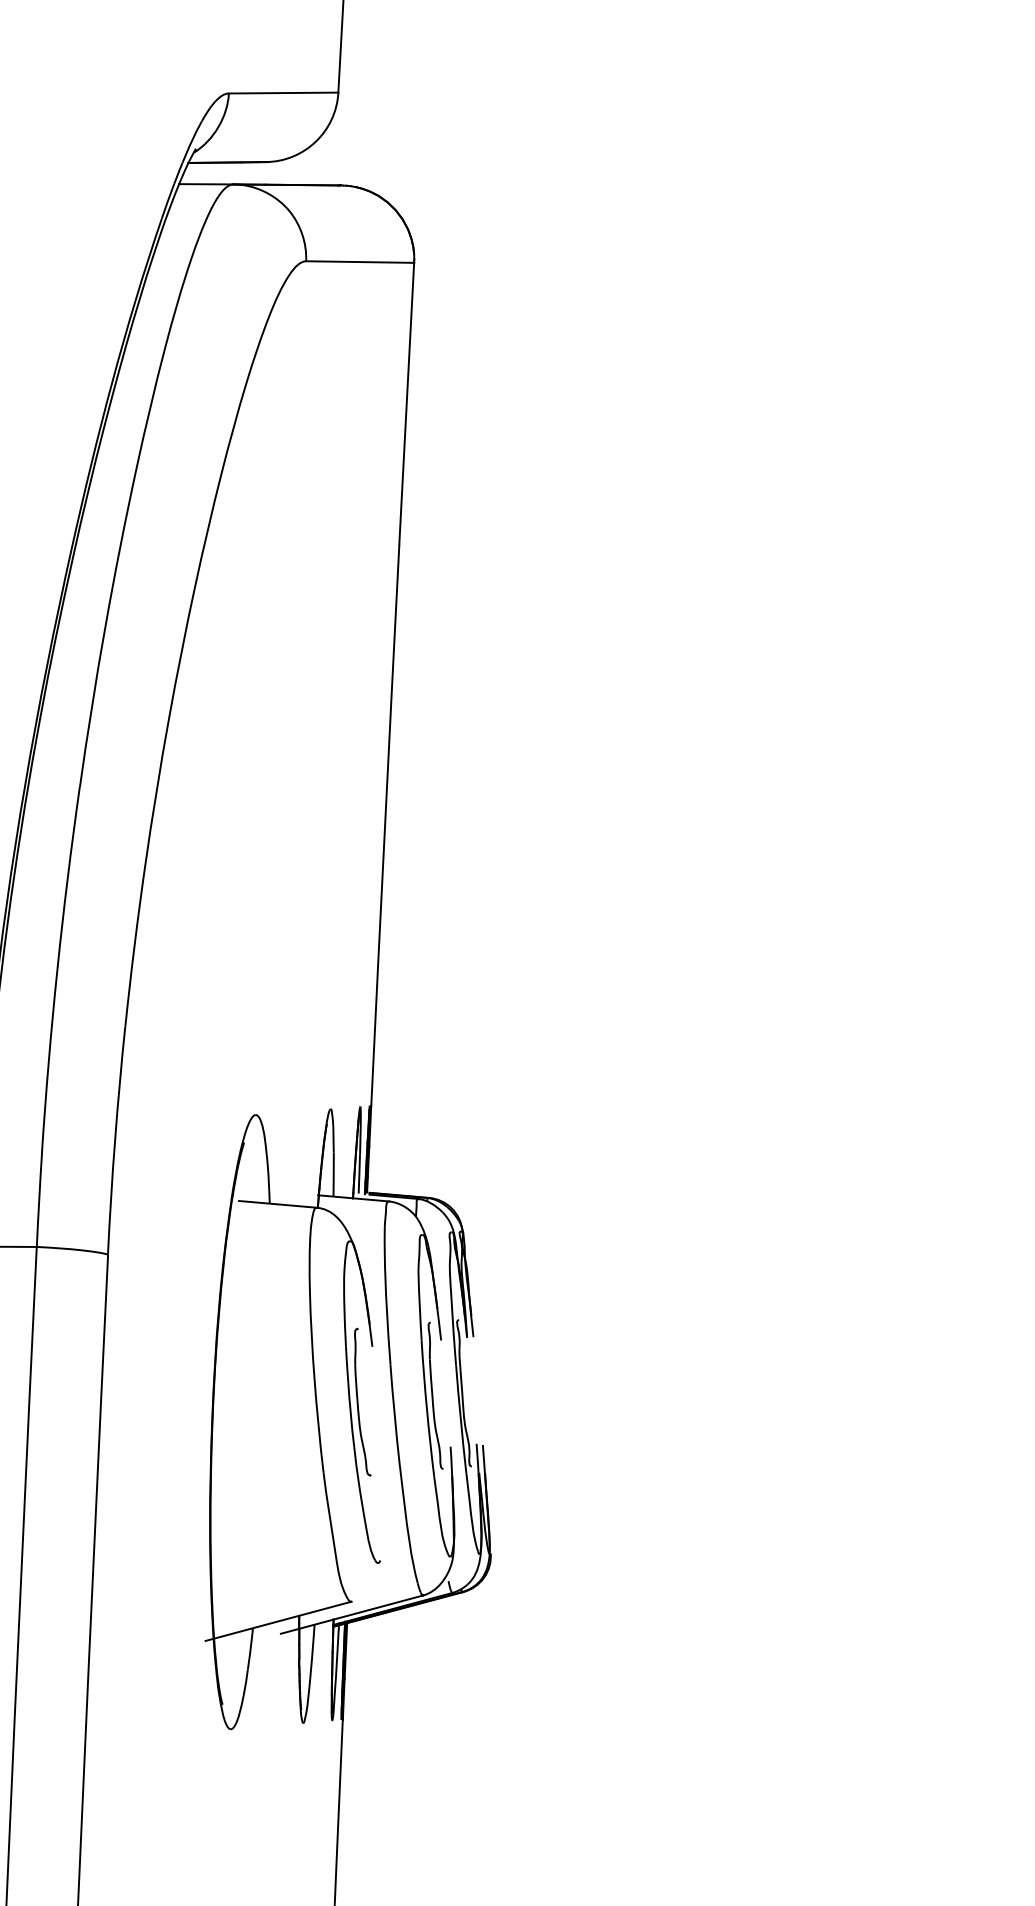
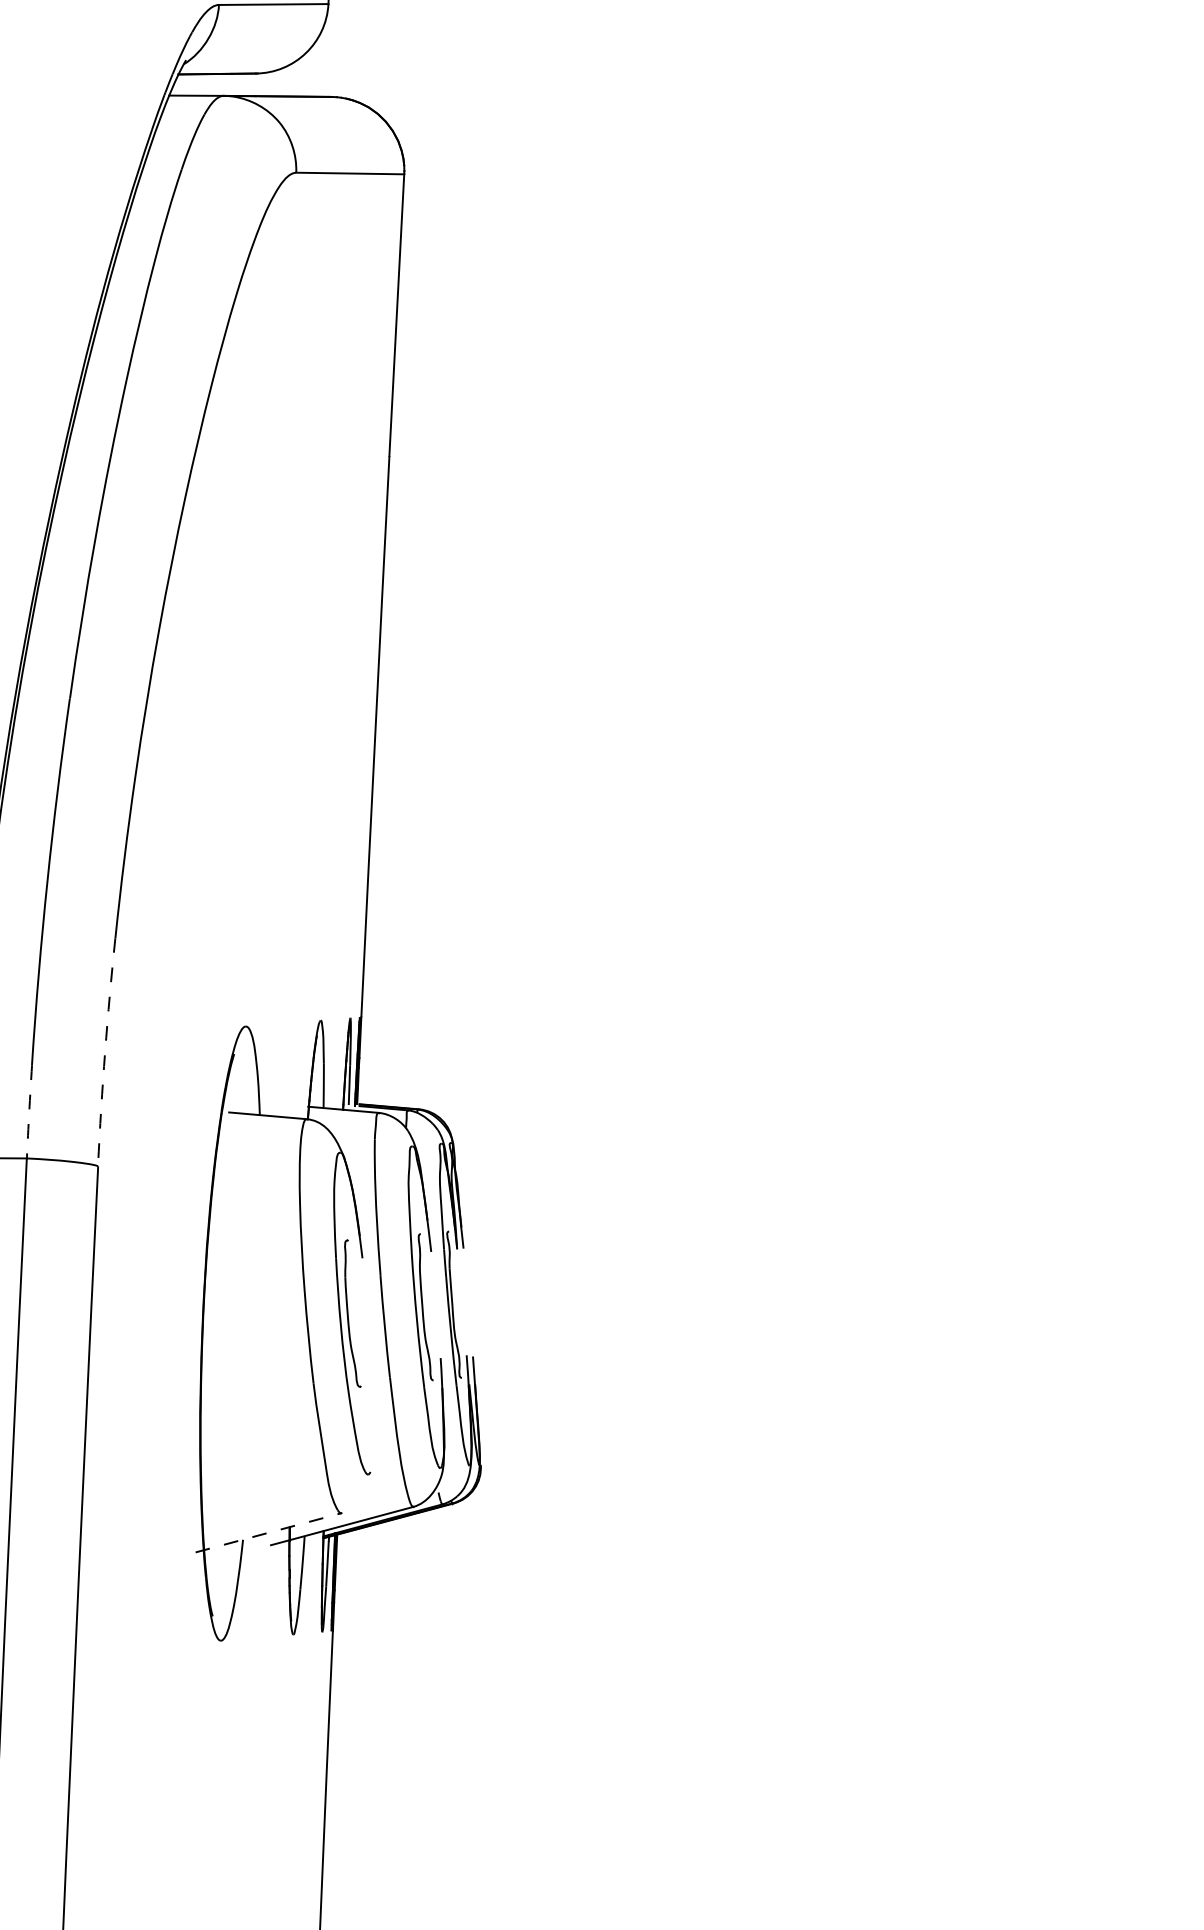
arc: (115, 1141) -> (105, 1052), solid -> dashed
arc: (39, 1200) -> (29, 1111), solid -> dashed
line: (278, 1621) -> (268, 1532), solid -> dashed

